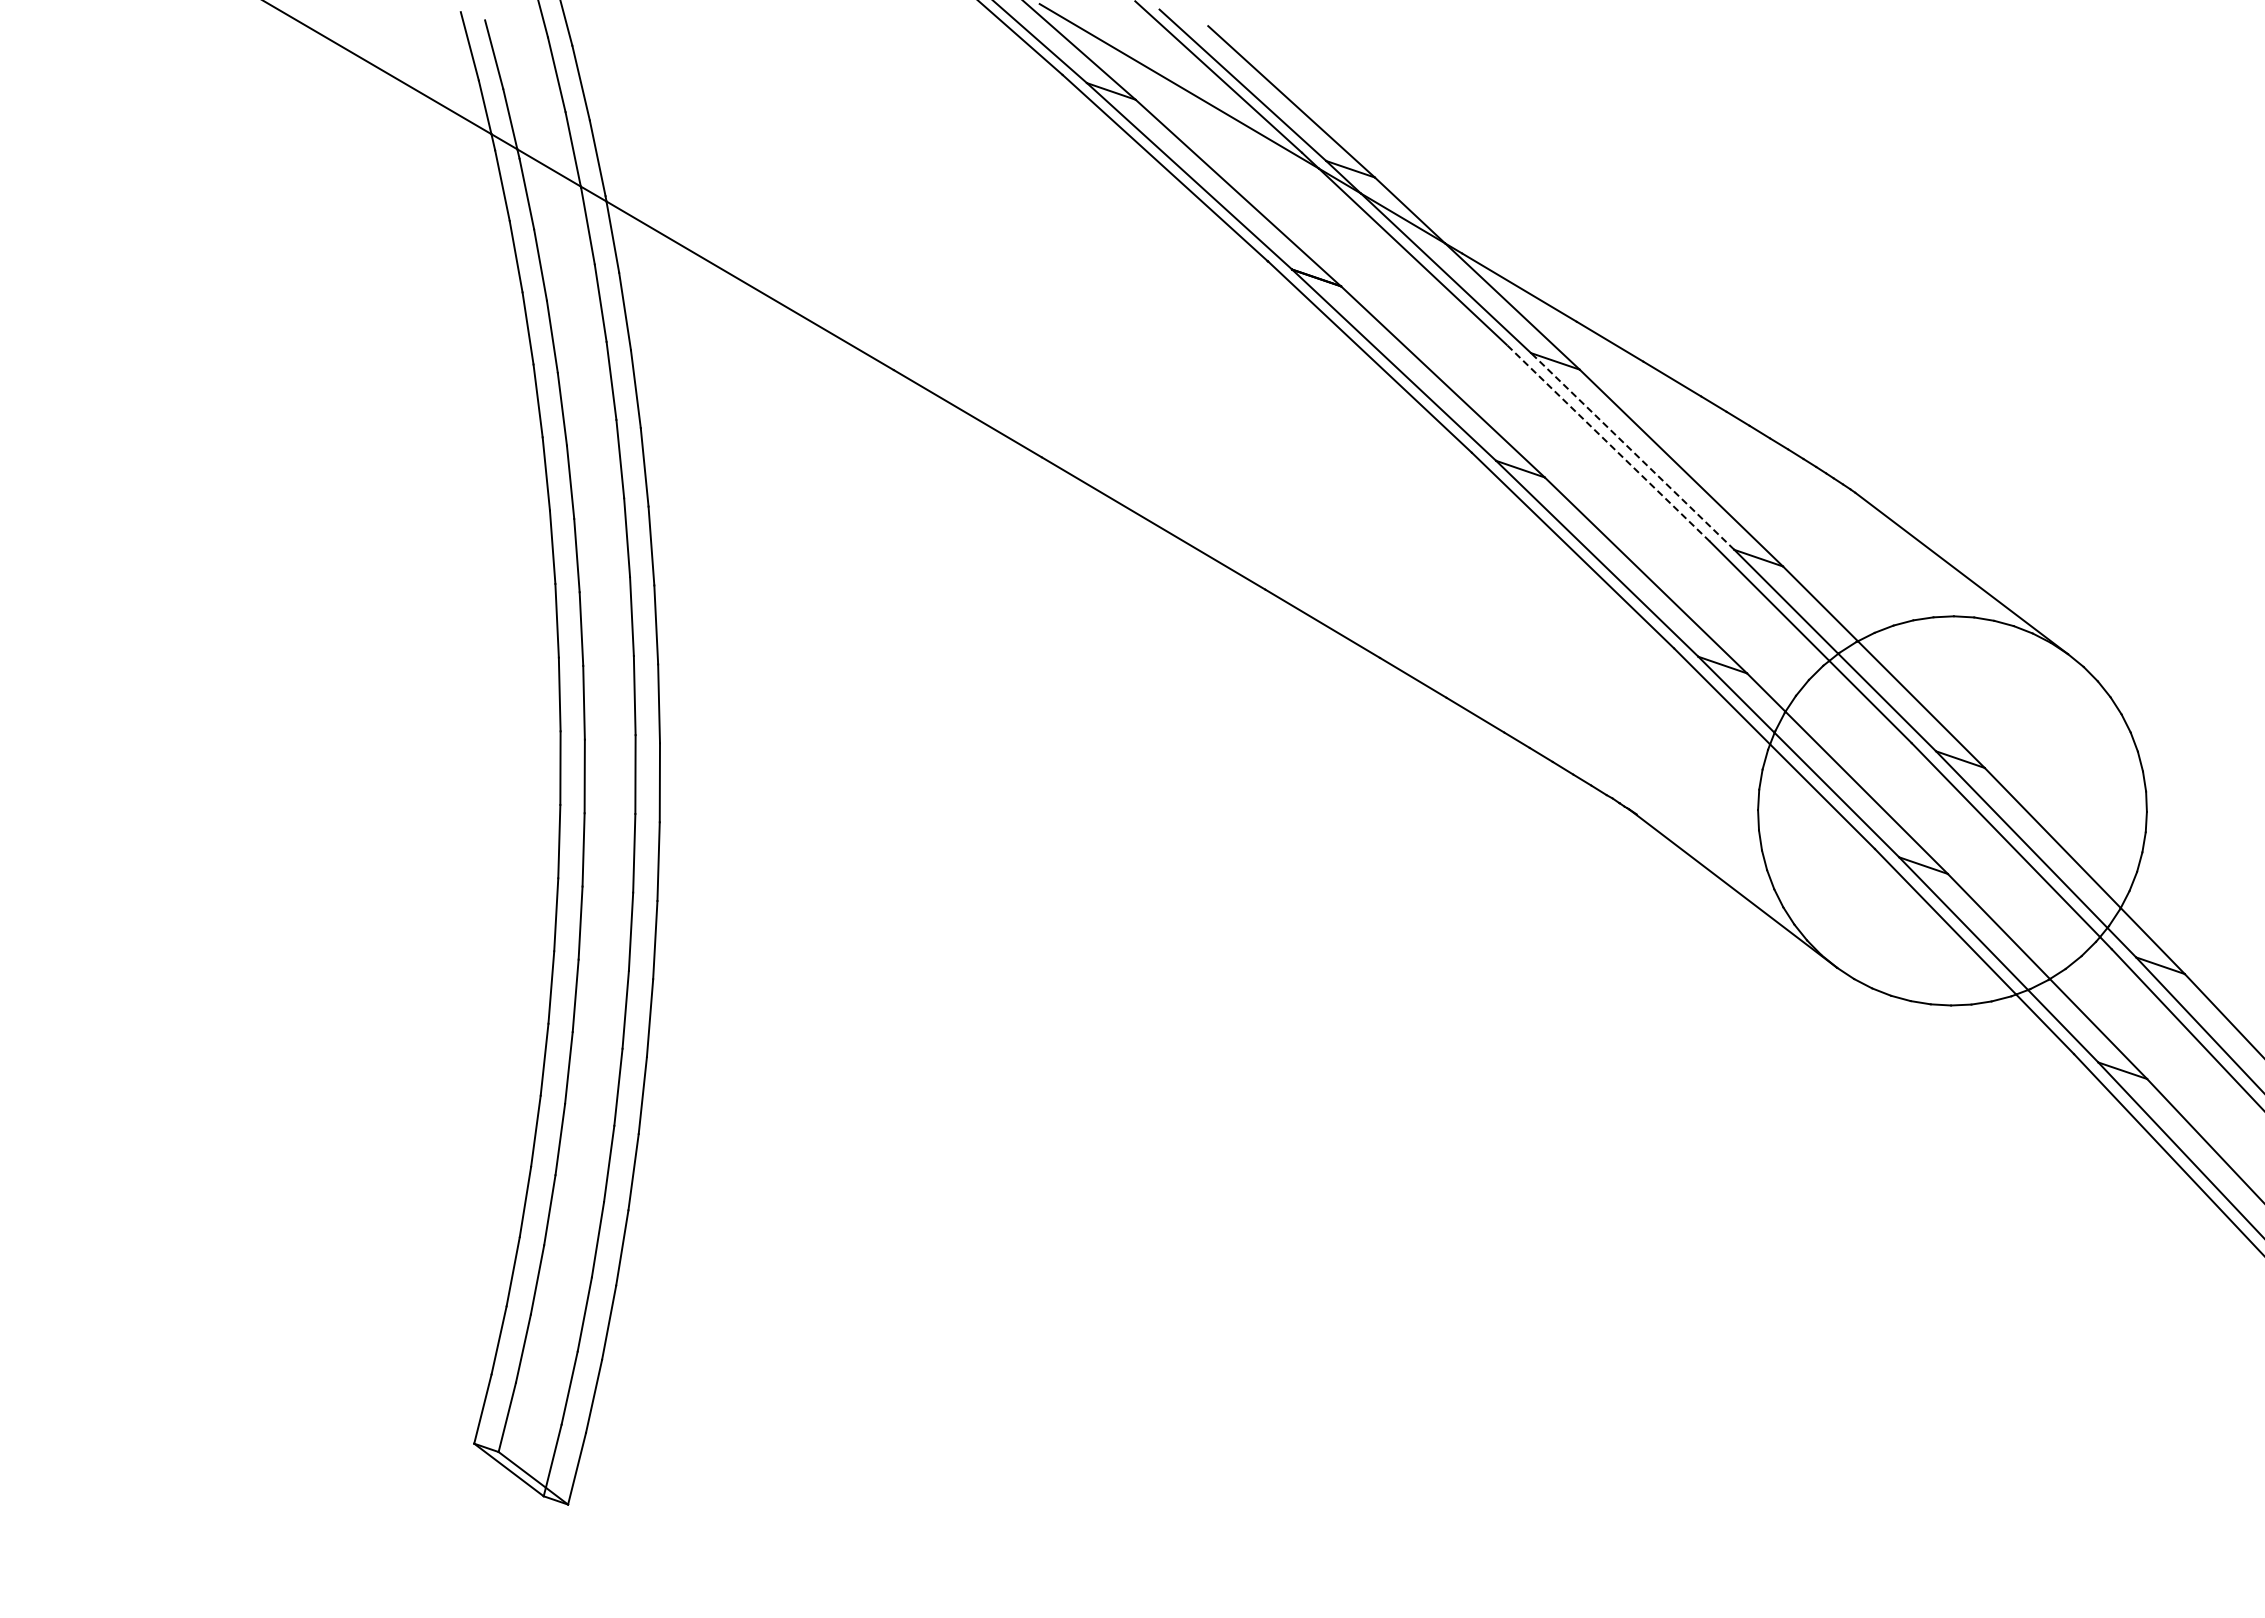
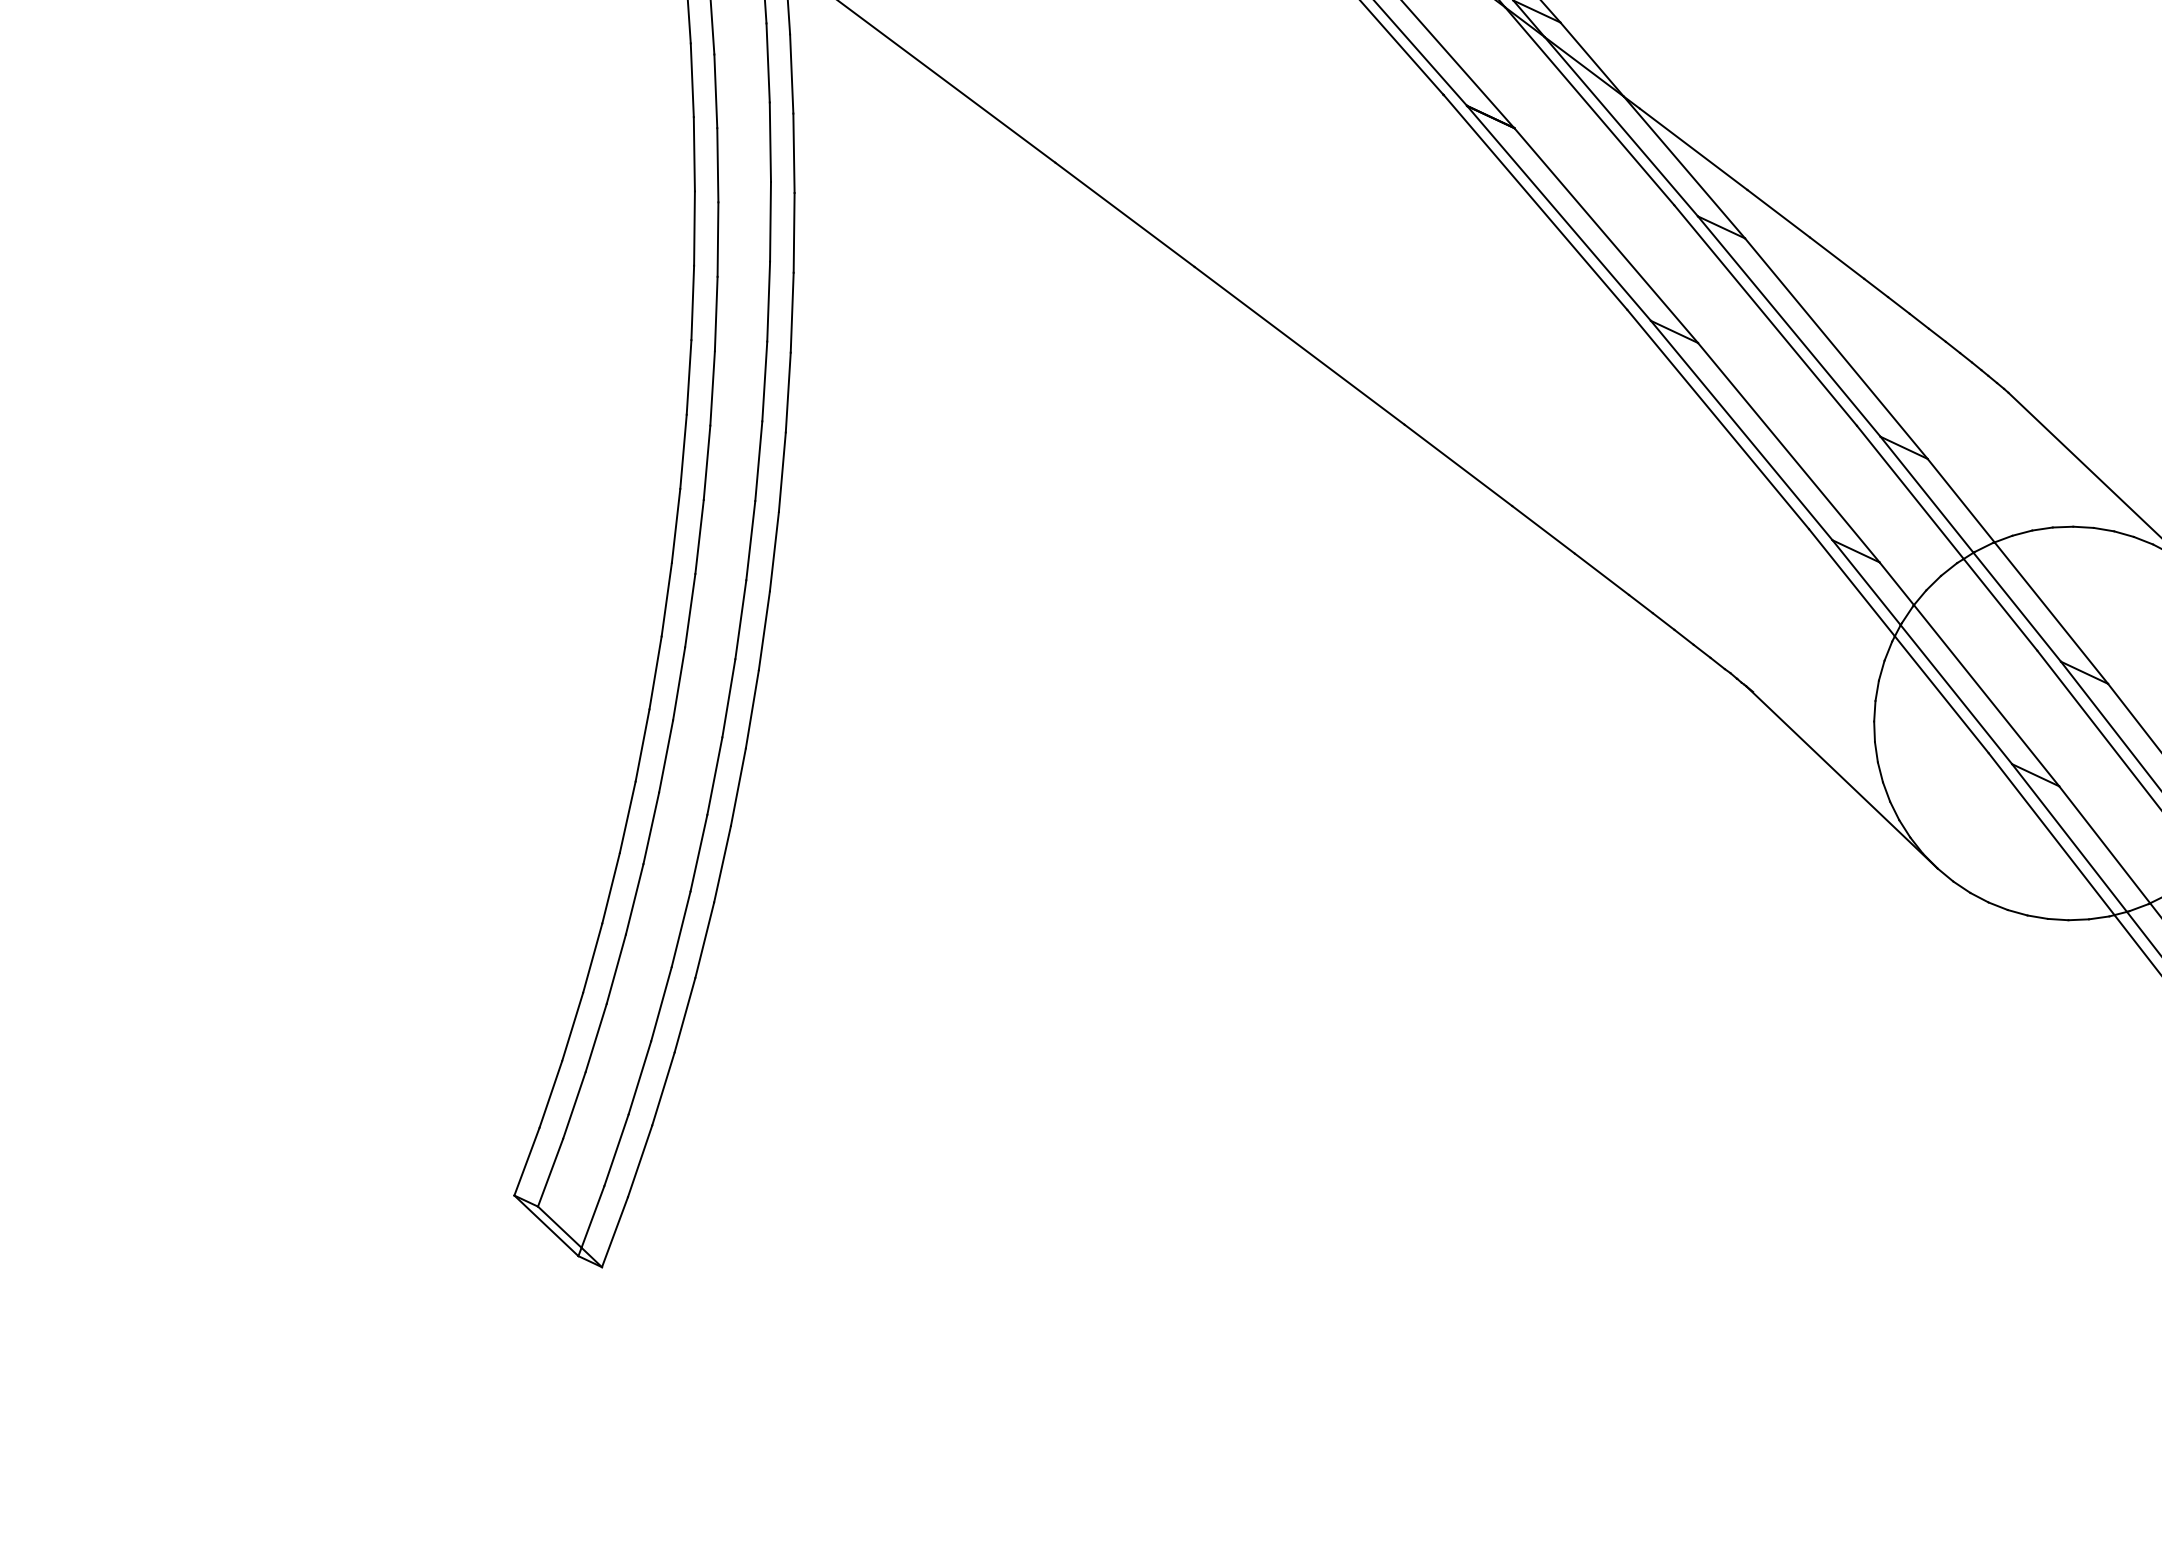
line: (1607, 442) -> (1764, 314), dashed -> solid
line: (1632, 451) -> (1789, 326), dashed -> solid

